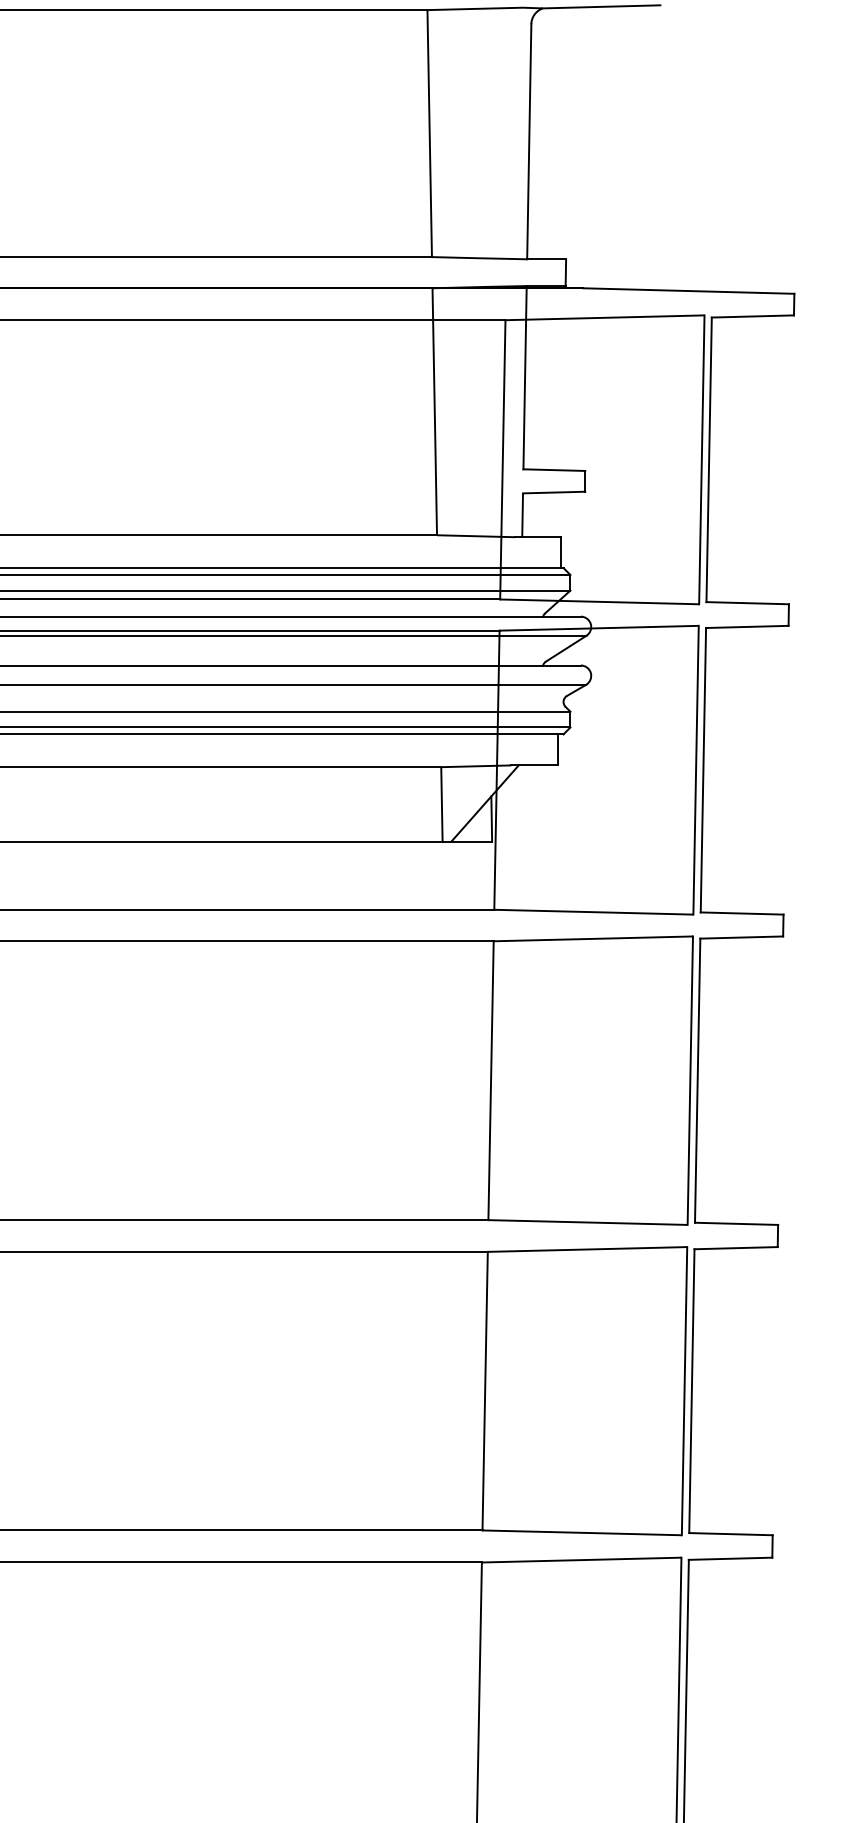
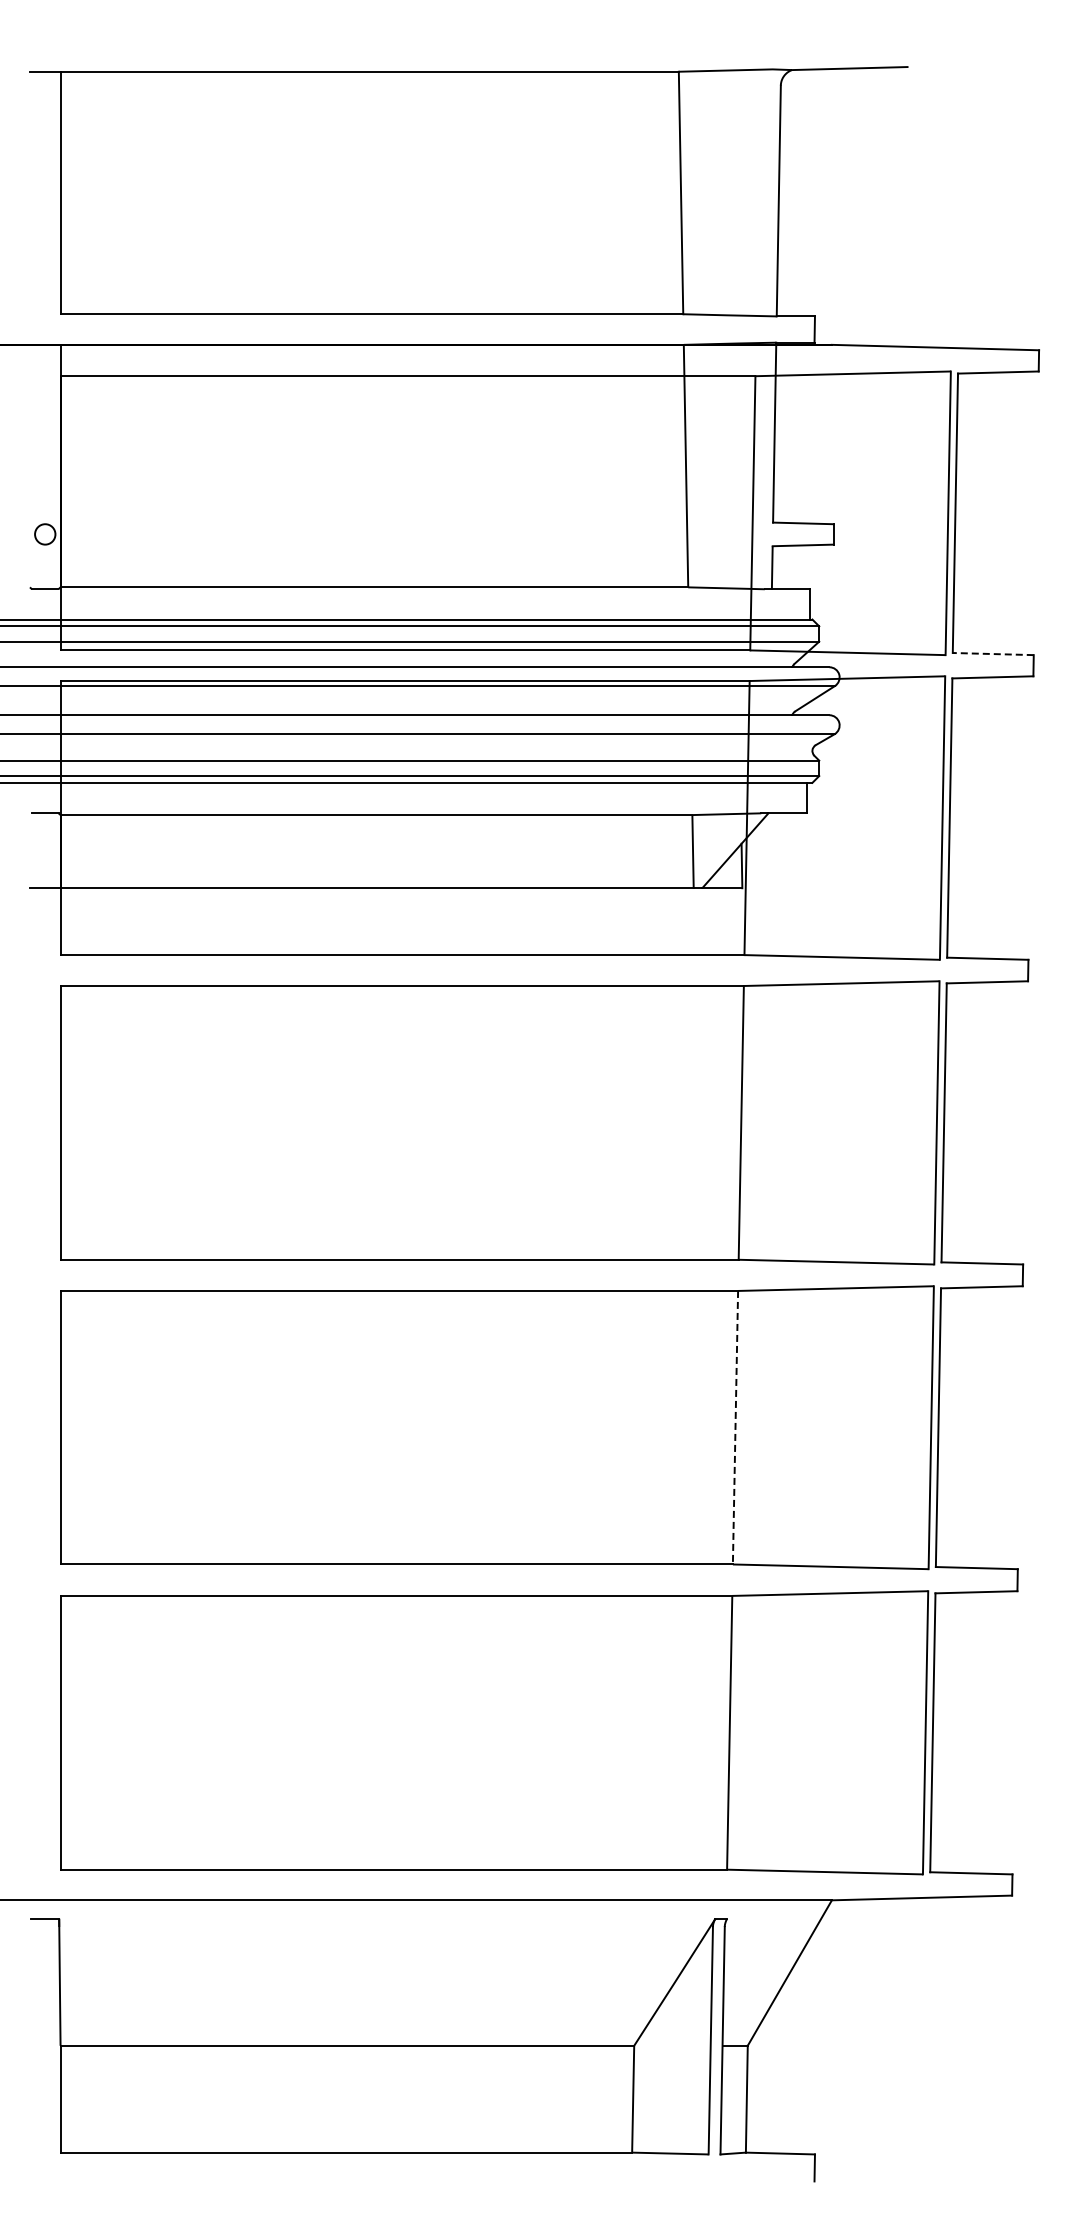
line: (747, 603) -> (993, 654), solid -> dashed
line: (485, 1390) -> (735, 1427), solid -> dashed

